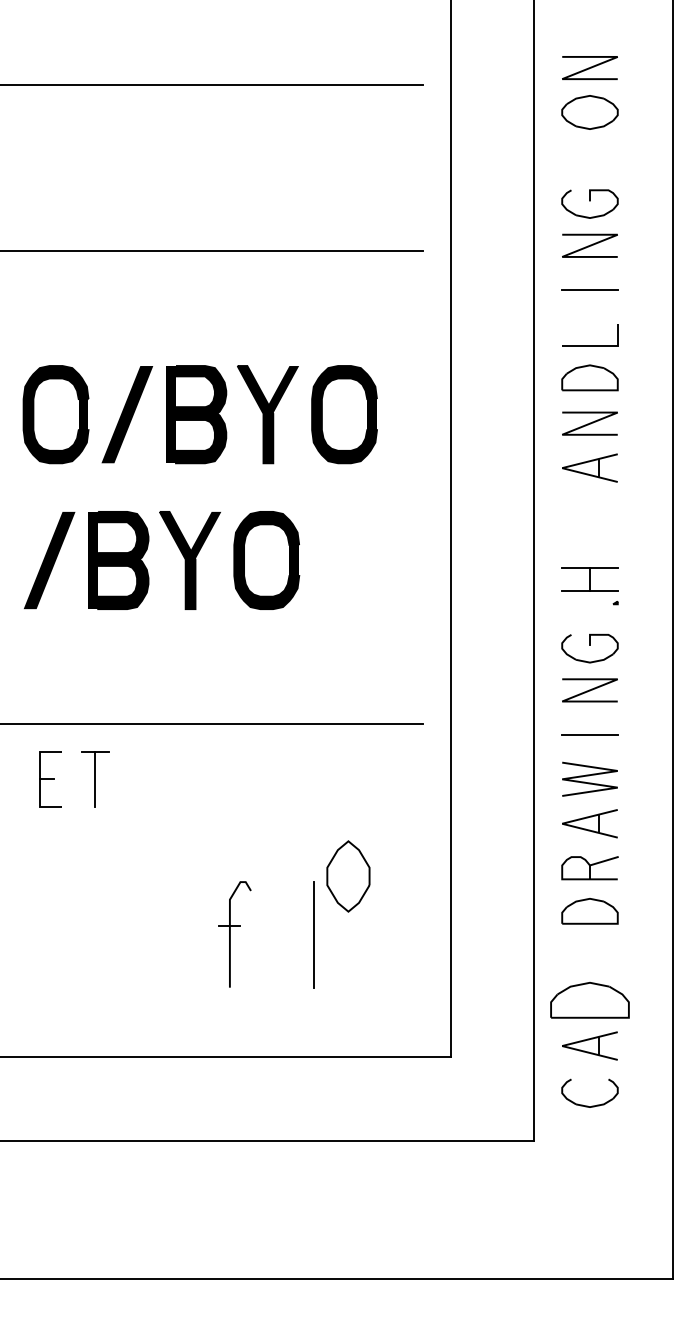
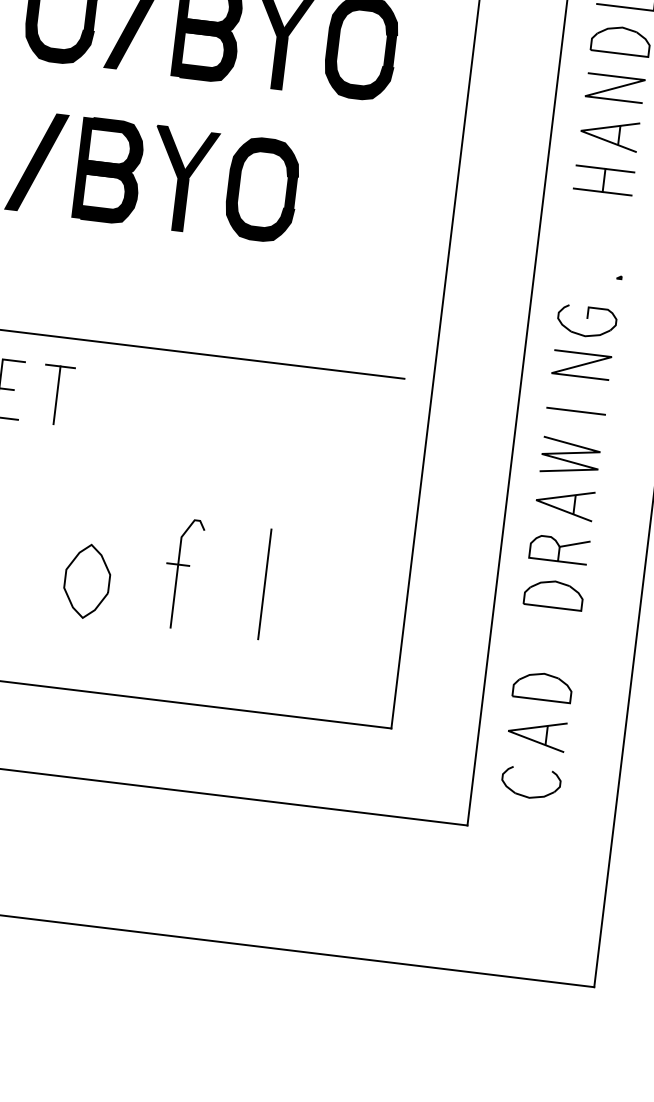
part: (589, 579) -> (603, 180), moved
part: (348, 876) -> (87, 581), moved
part: (589, 999) -> (542, 685), size x0.71

